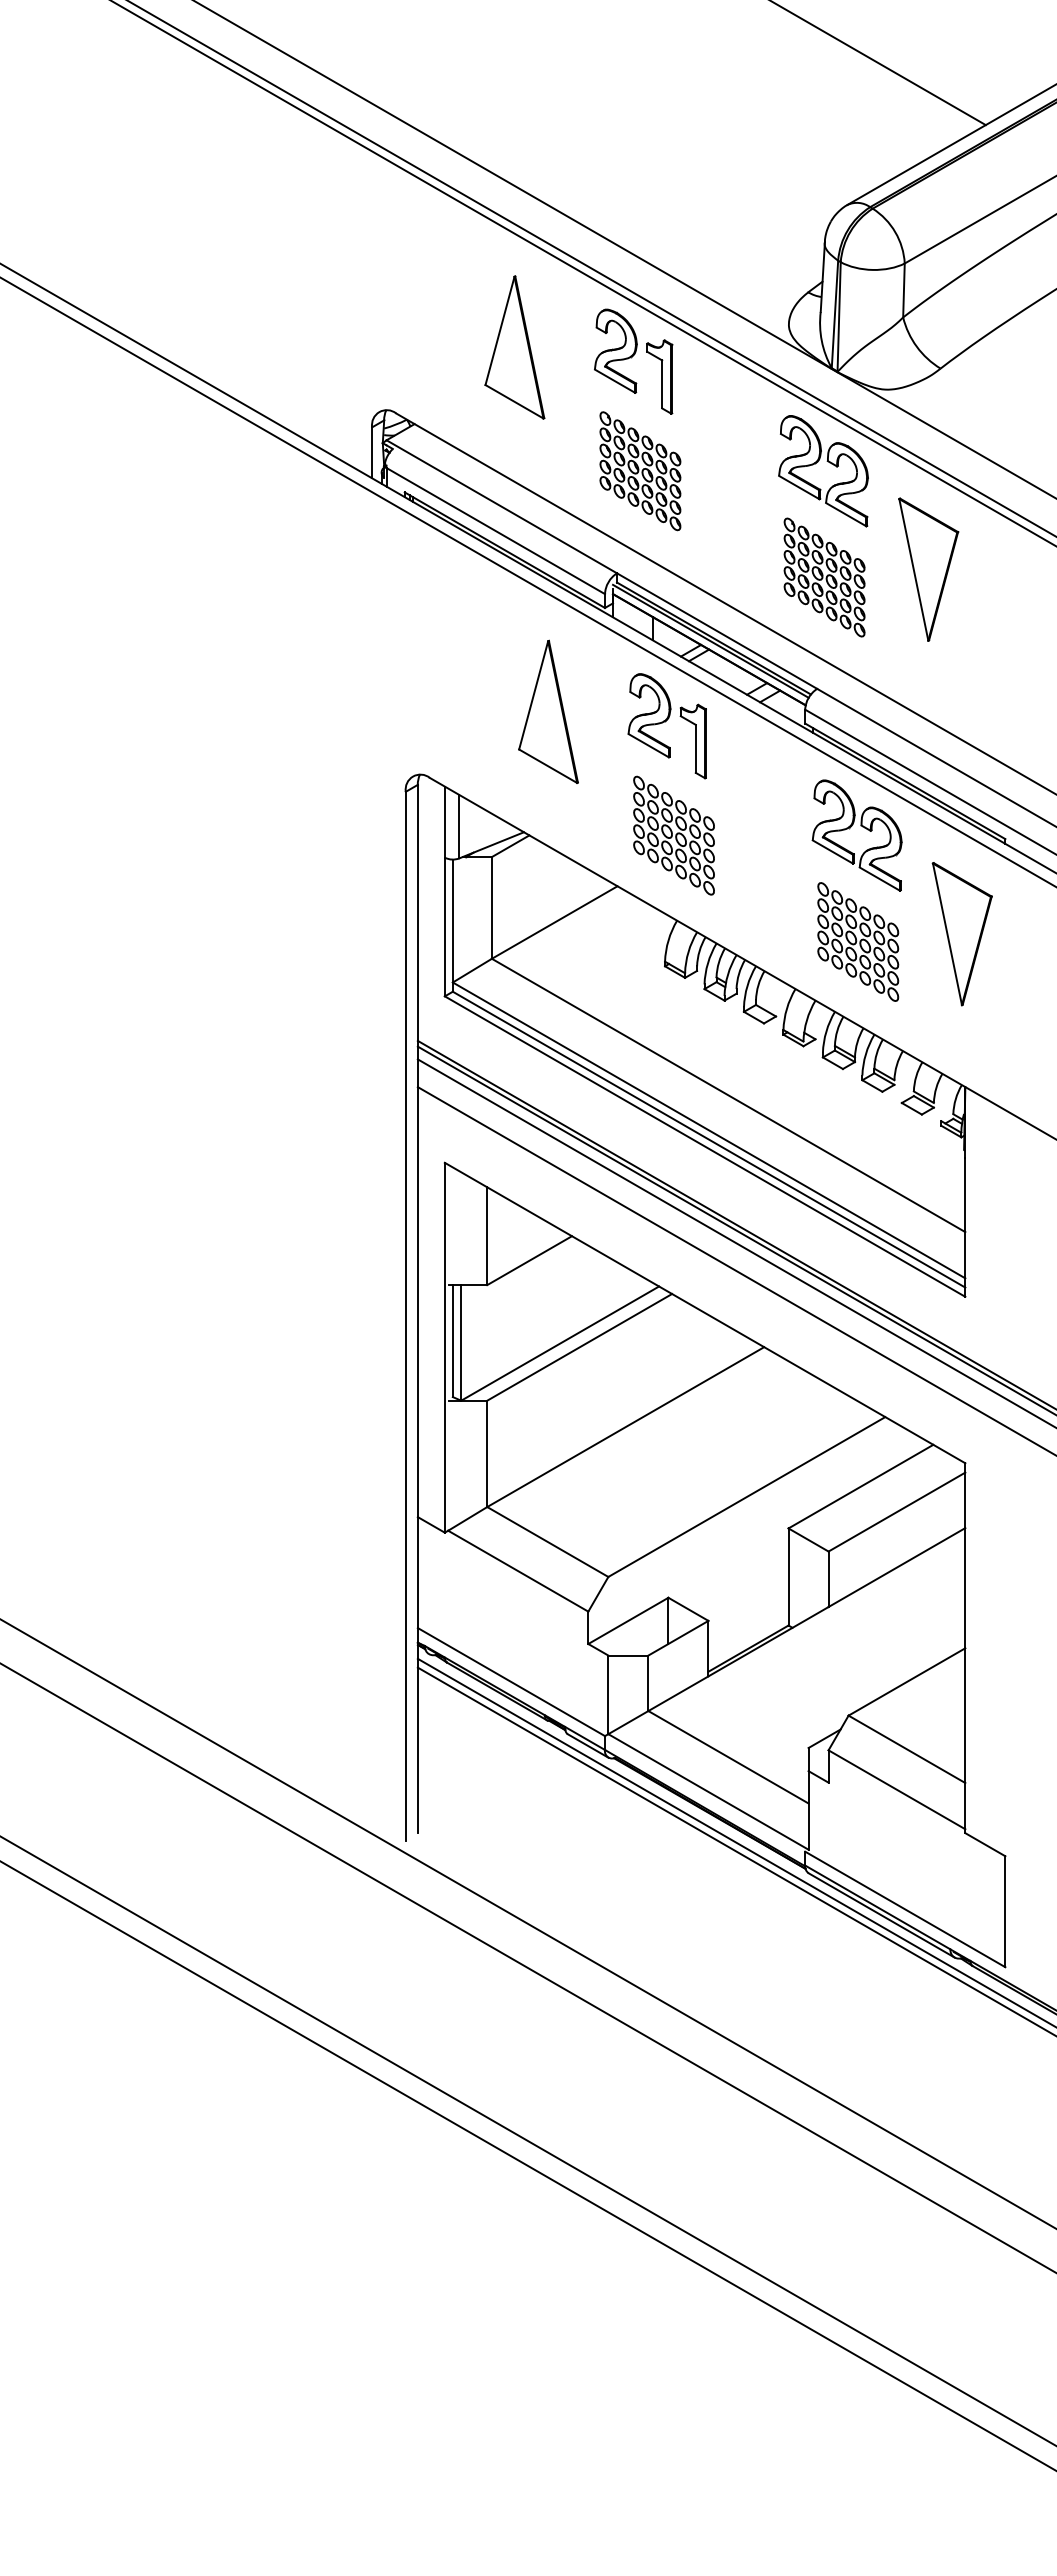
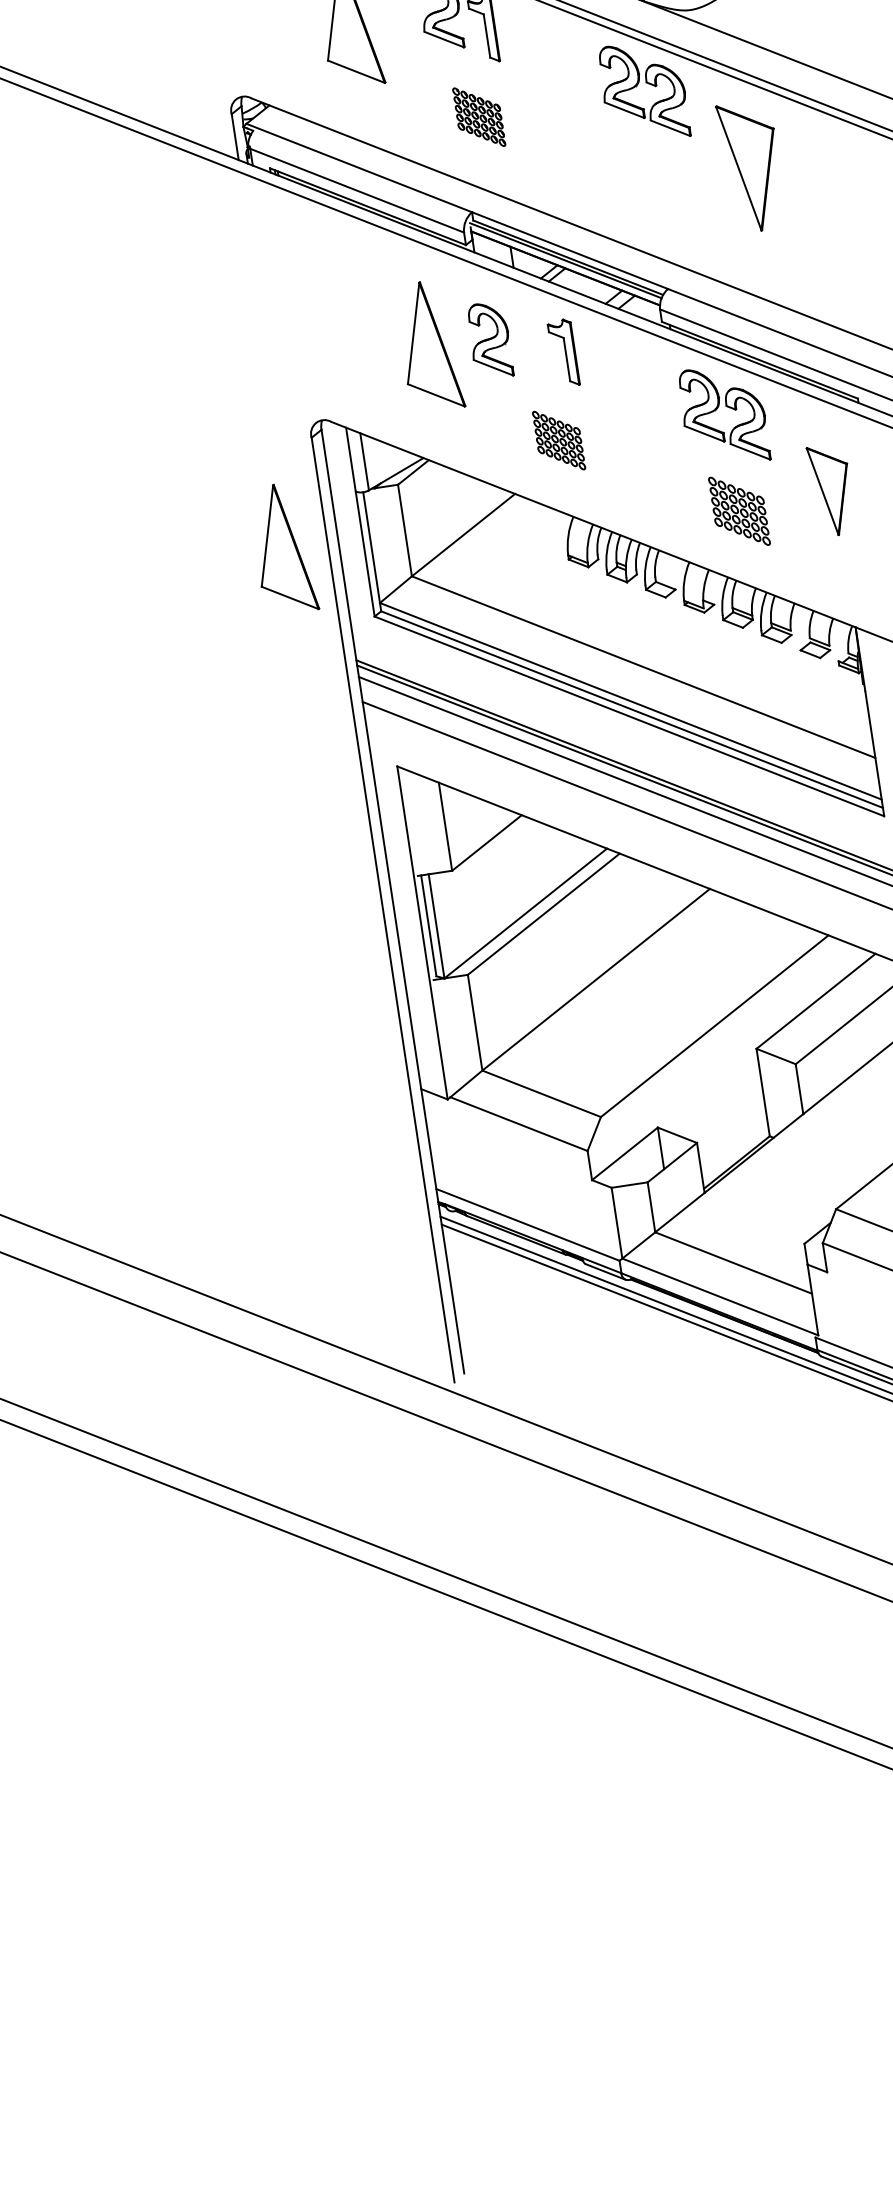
part: (640, 471) -> (479, 117), size x0.6
part: (824, 577) -> (659, 187), removed
part: (649, 715) -> (490, 340), moved
part: (673, 835) -> (558, 440), size x0.6
part: (356, 907) -> (283, 548), added
part: (961, 934) -> (831, 490), size x0.7
part: (858, 941) -> (739, 510), size x0.7

